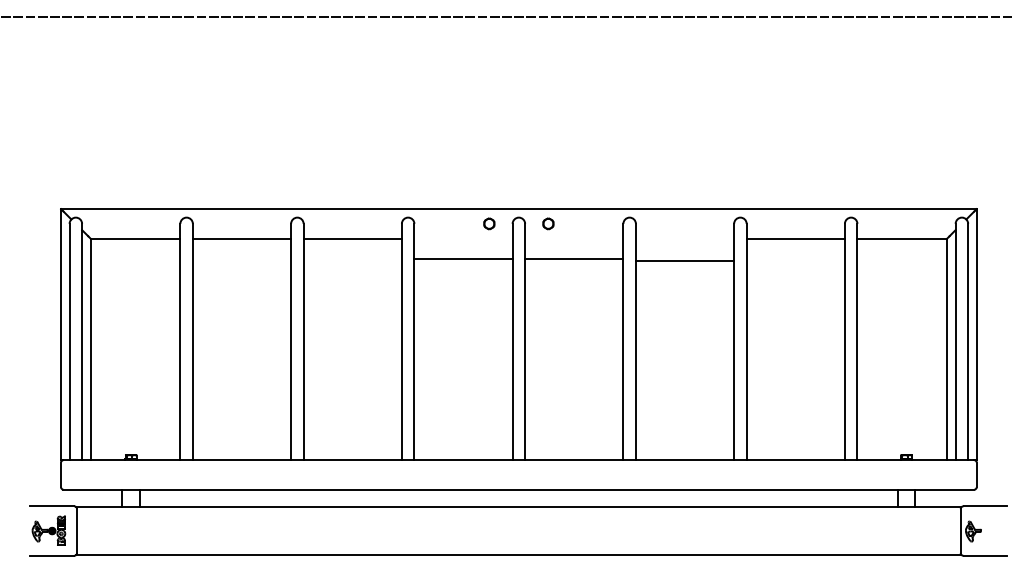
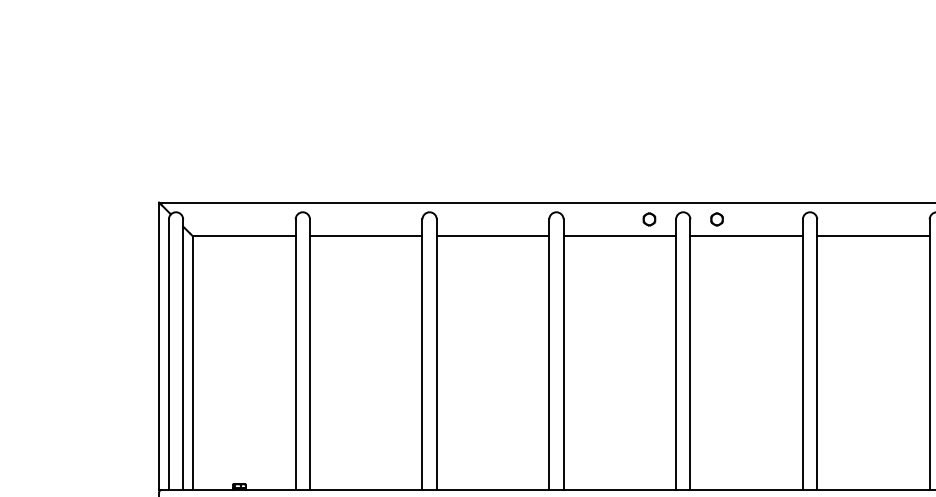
line: (463, 258) -> (619, 236), moved
line: (574, 258) -> (746, 236), moved
line: (684, 260) -> (872, 236), moved

